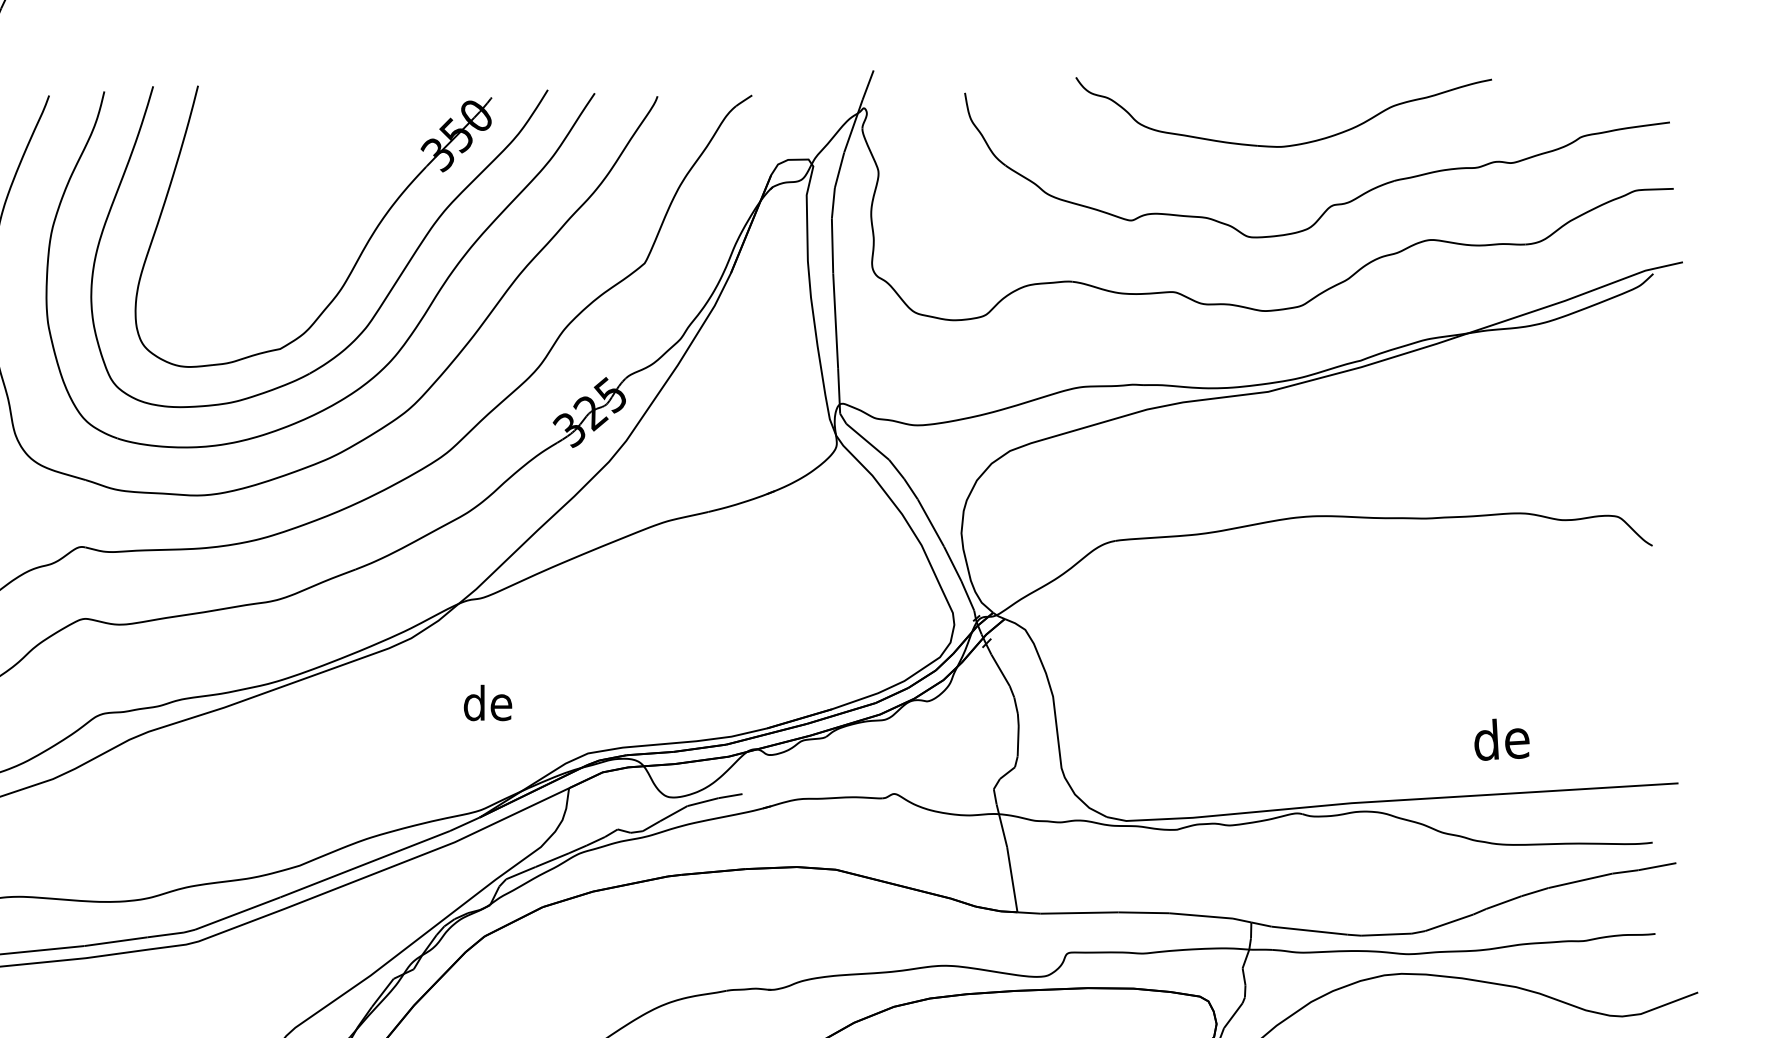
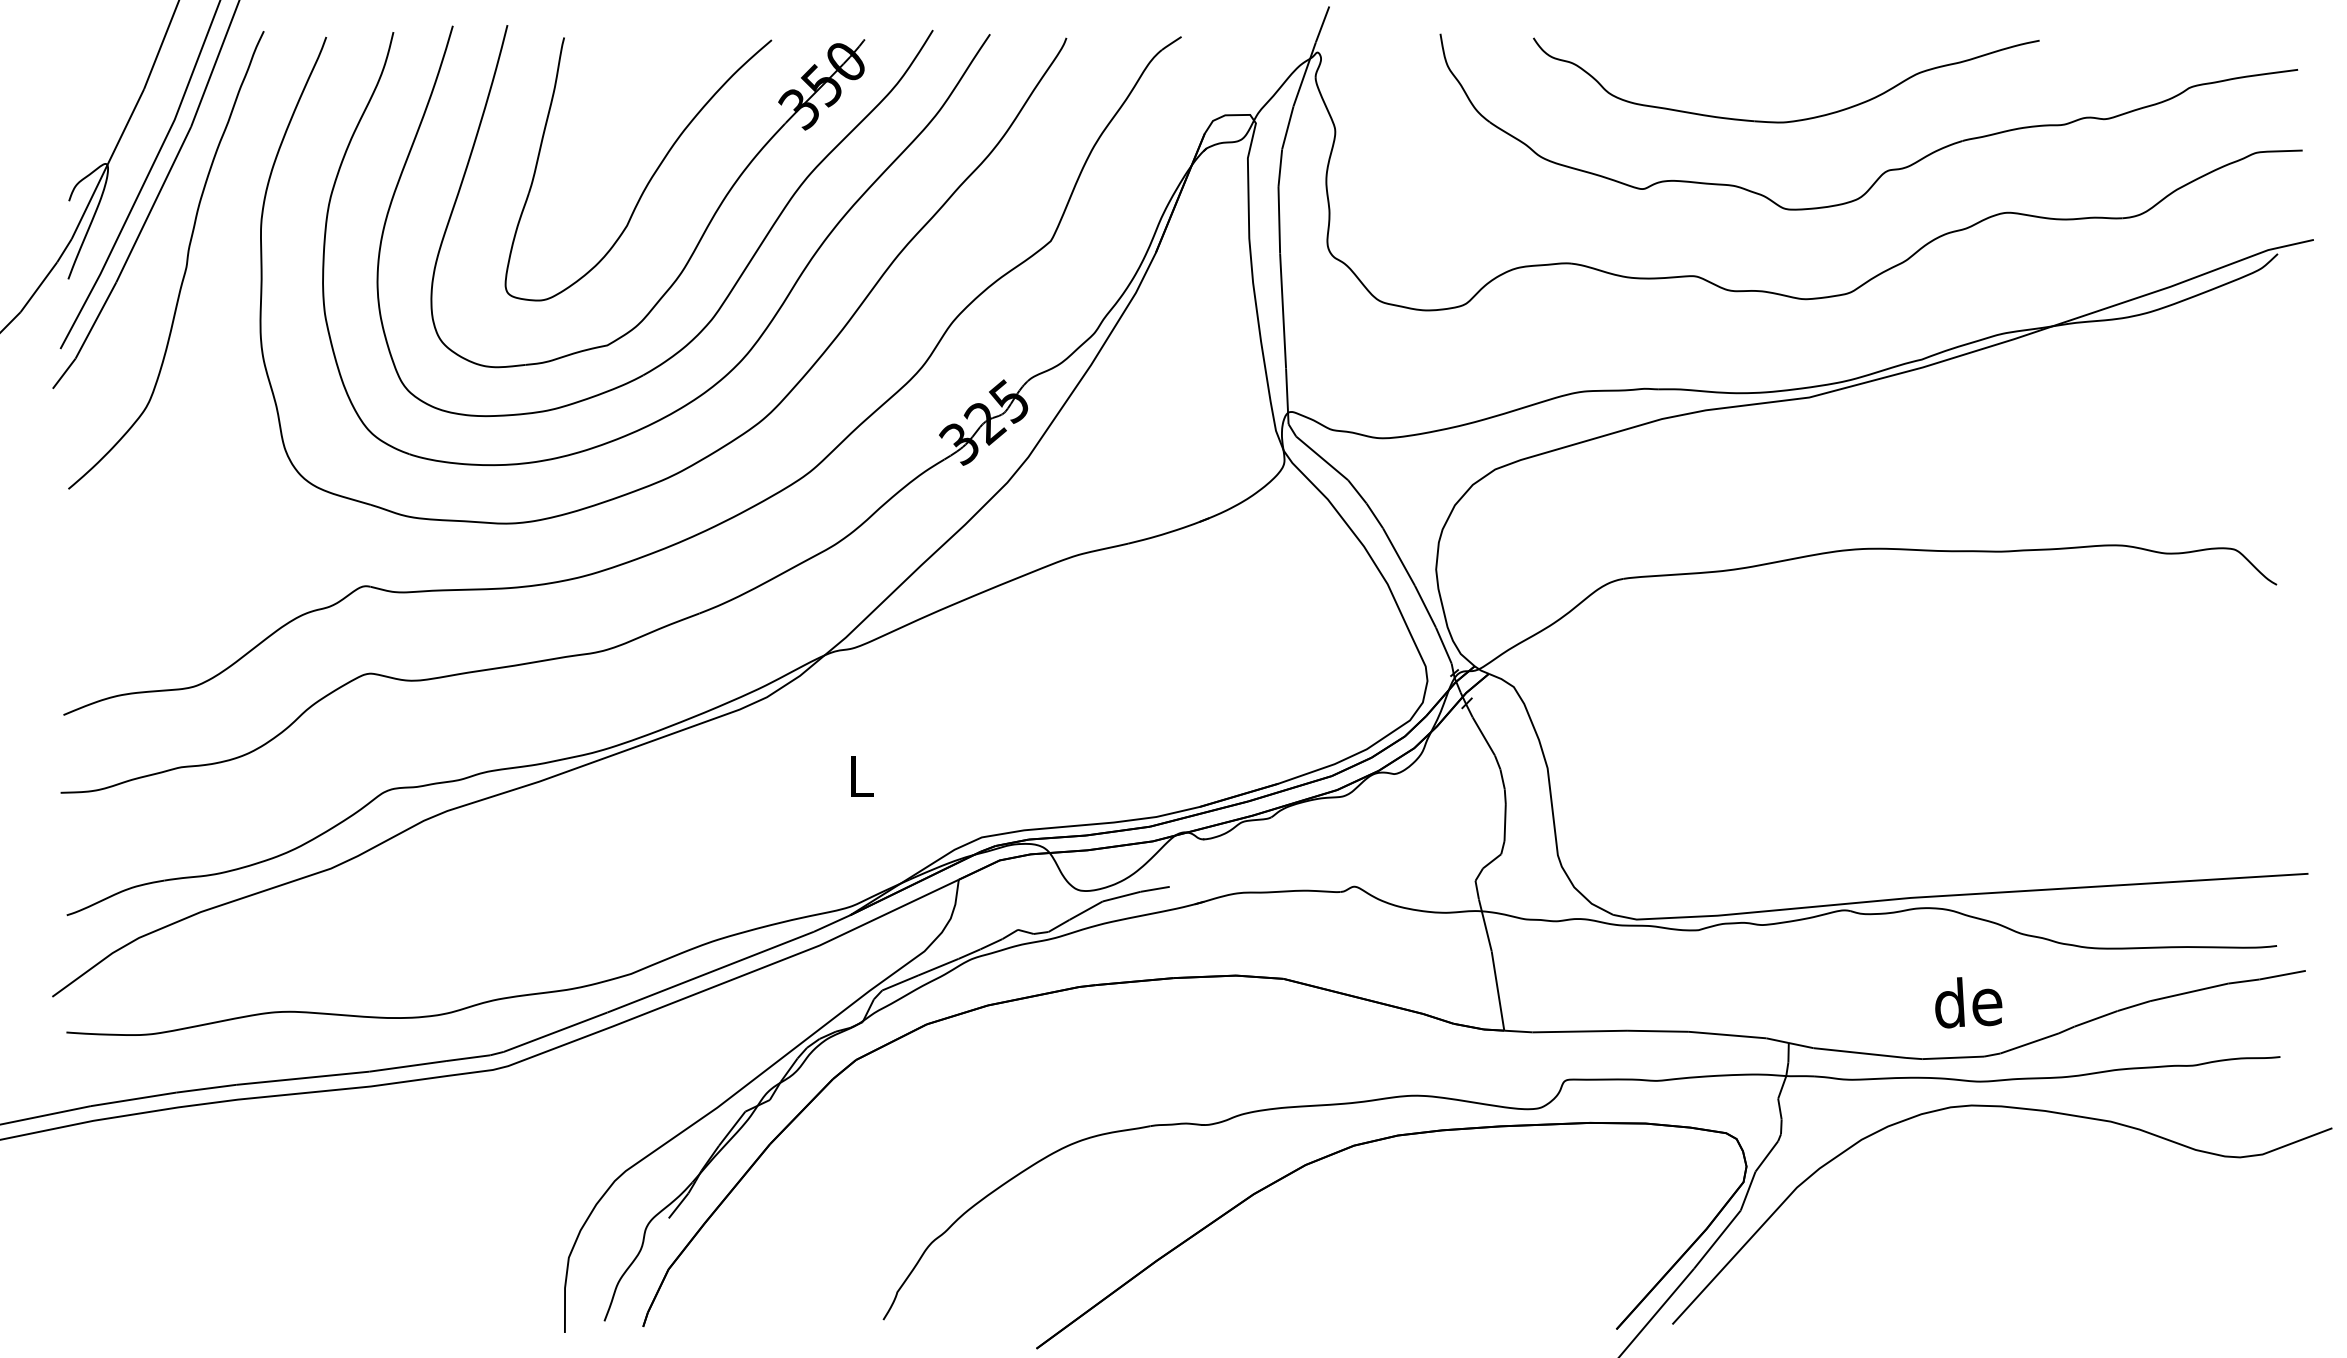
part: (1287, 145) -> (1790, 120), moved
part: (315, 211) -> (650, 177), added
text: (487, 703) -> (859, 776), de -> L
text: (1501, 739) -> (1968, 1002), moved

